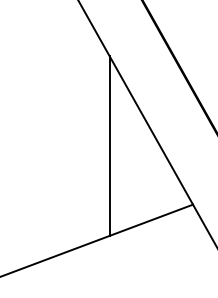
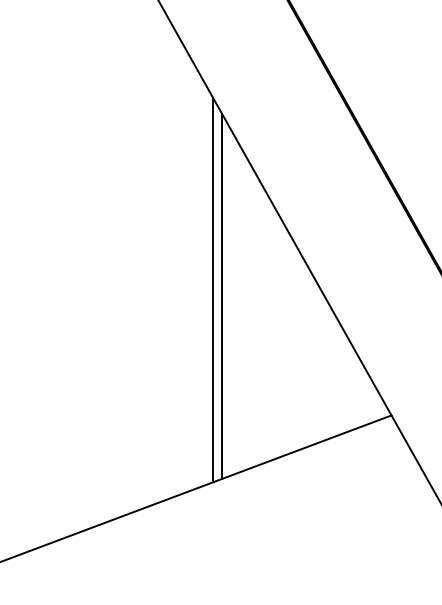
line: (105, 142) -> (213, 289), added

